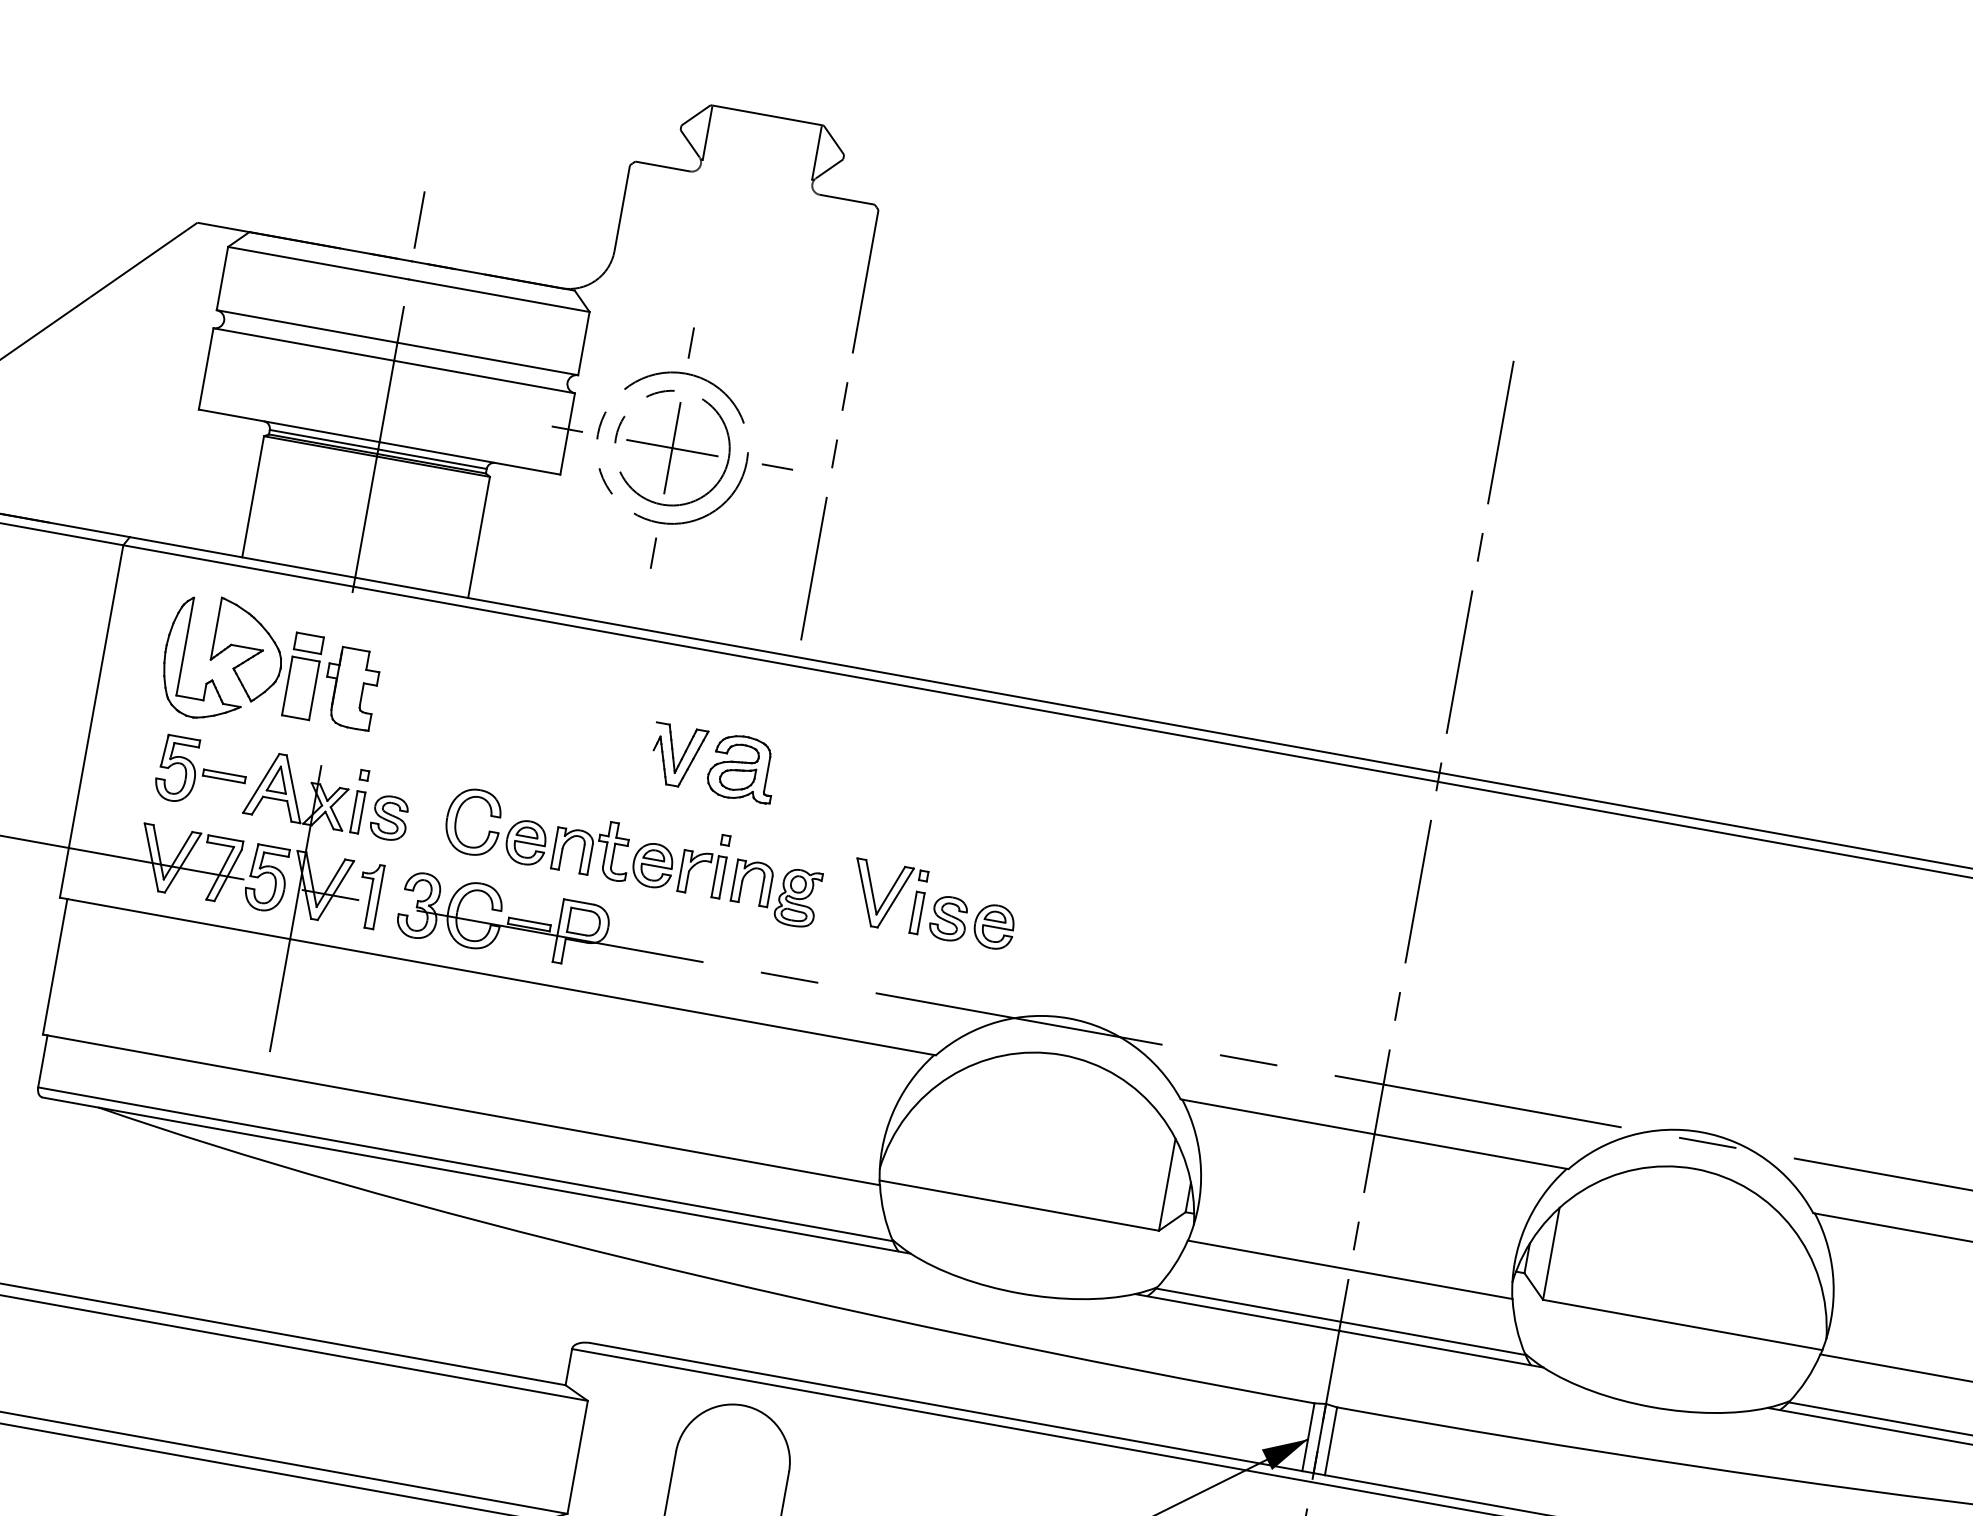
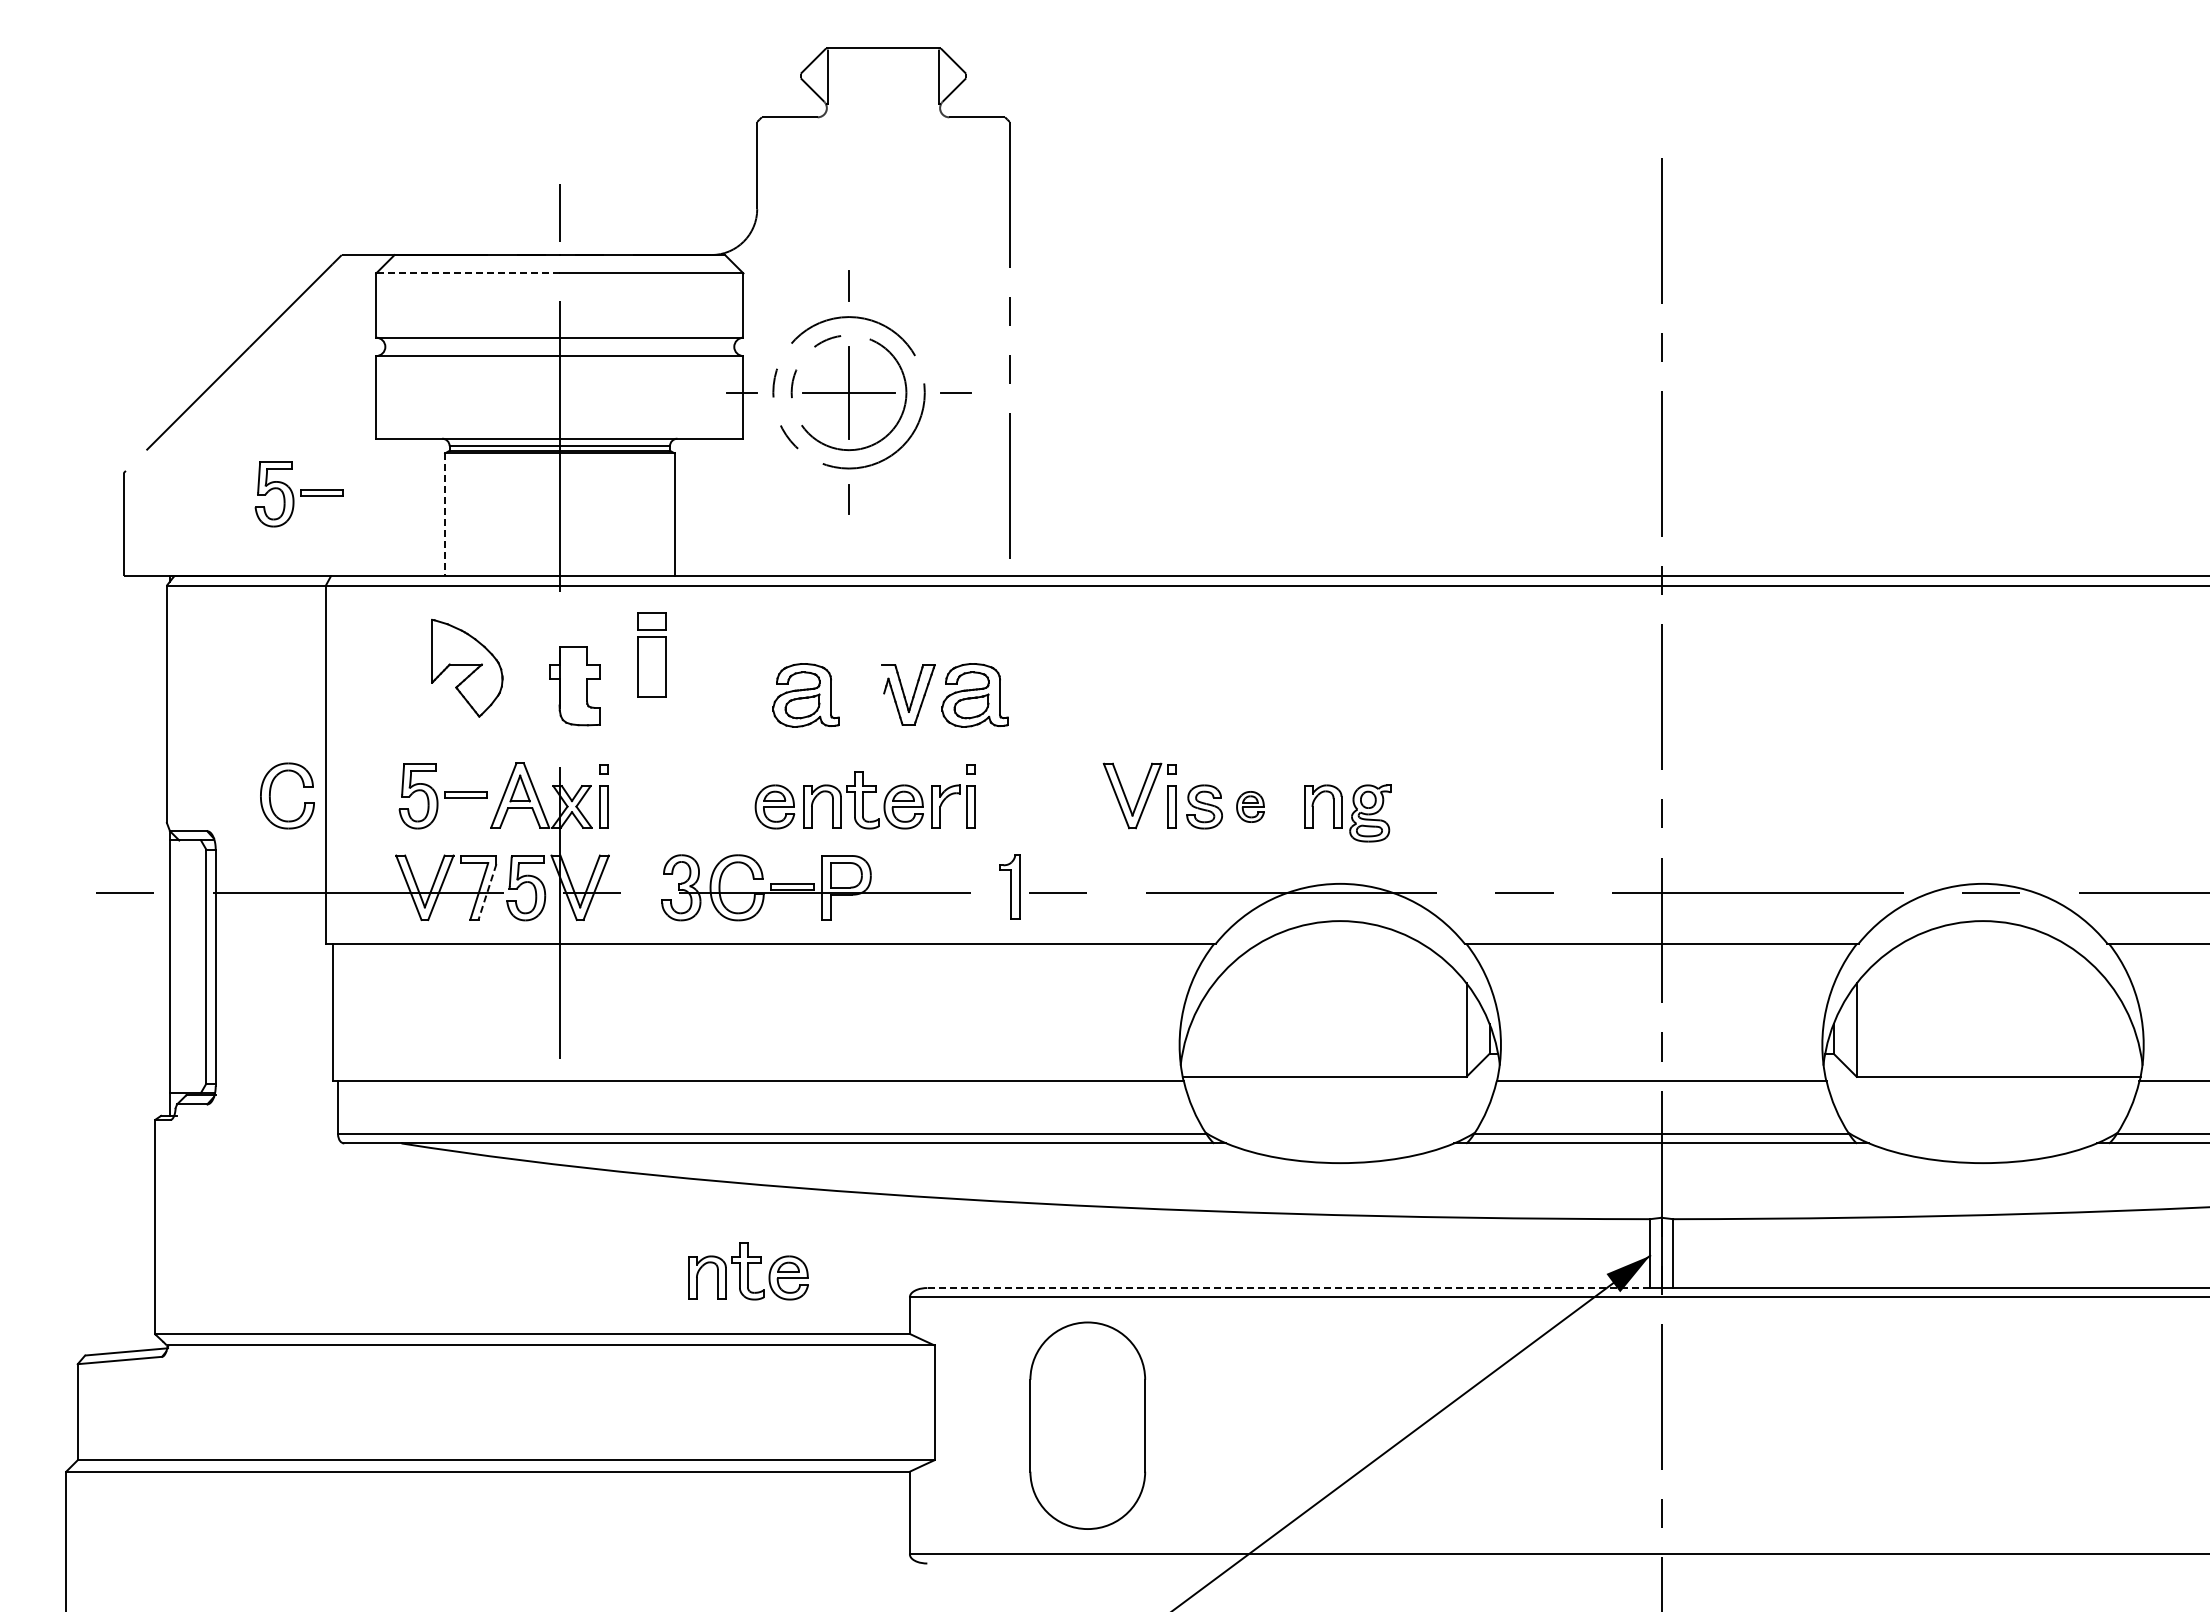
line: (318, 263) -> (468, 273), solid -> dashed
part: (112, 450) -> (298, 494), added
line: (253, 496) -> (445, 514), solid -> dashed
part: (302, 675) -> (651, 654), moved
part: (212, 679) -> (437, 701), removed
part: (575, 738) -> (805, 695), added
part: (458, 813) -> (271, 790), moved
part: (389, 817) -> (636, 806), removed
line: (228, 875) -> (487, 892), solid -> dashed
part: (775, 894) -> (1347, 813), moved
part: (368, 895) -> (1009, 886), moved
part: (994, 926) -> (1250, 806), size x0.7
part: (417, 1295) -> (748, 1271), added
line: (946, 1407) -> (1288, 1288), solid -> dashed

